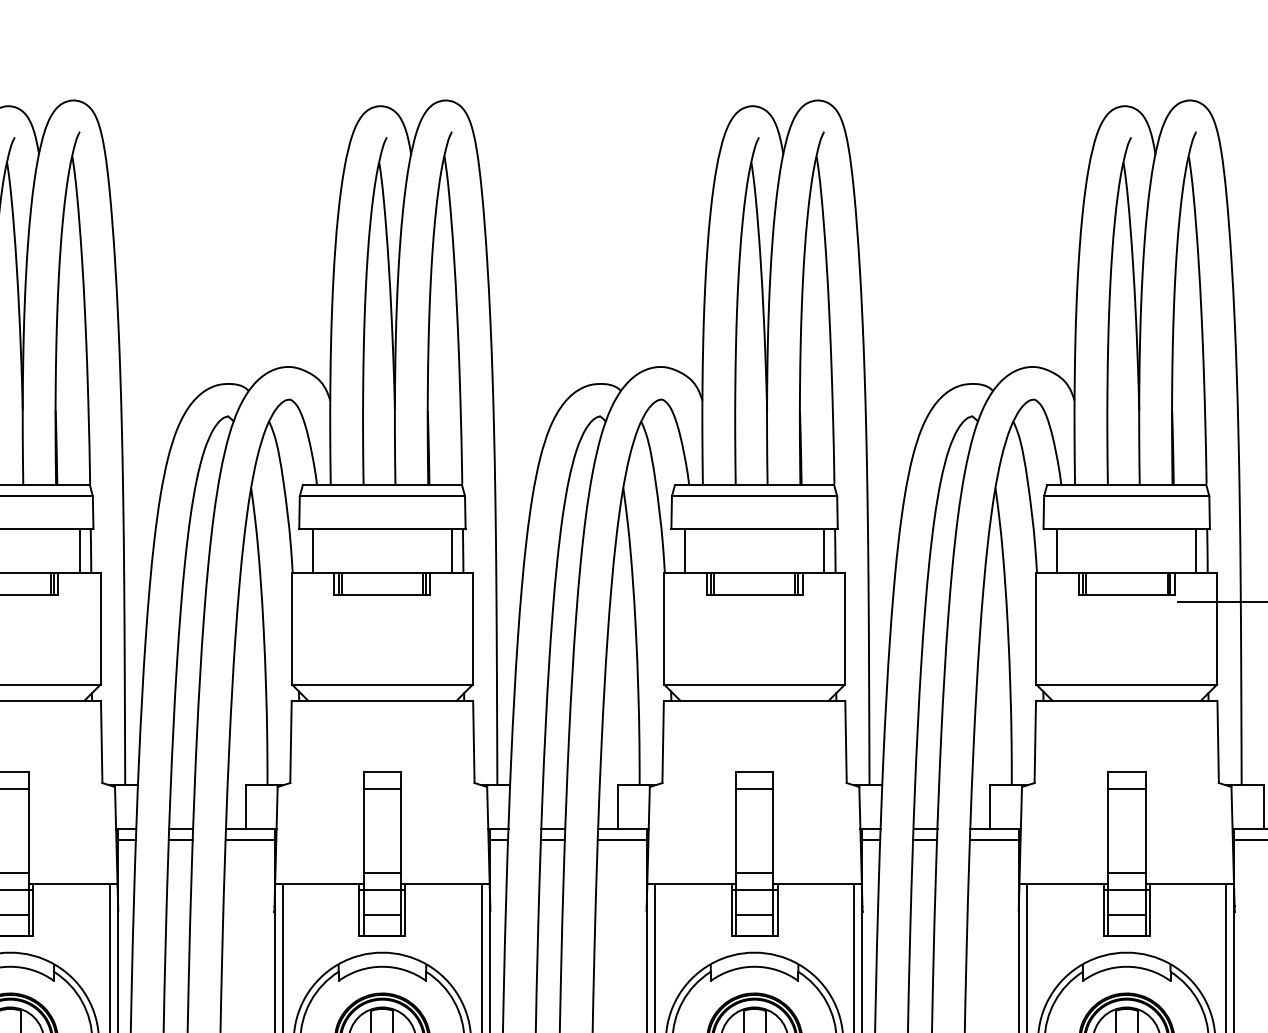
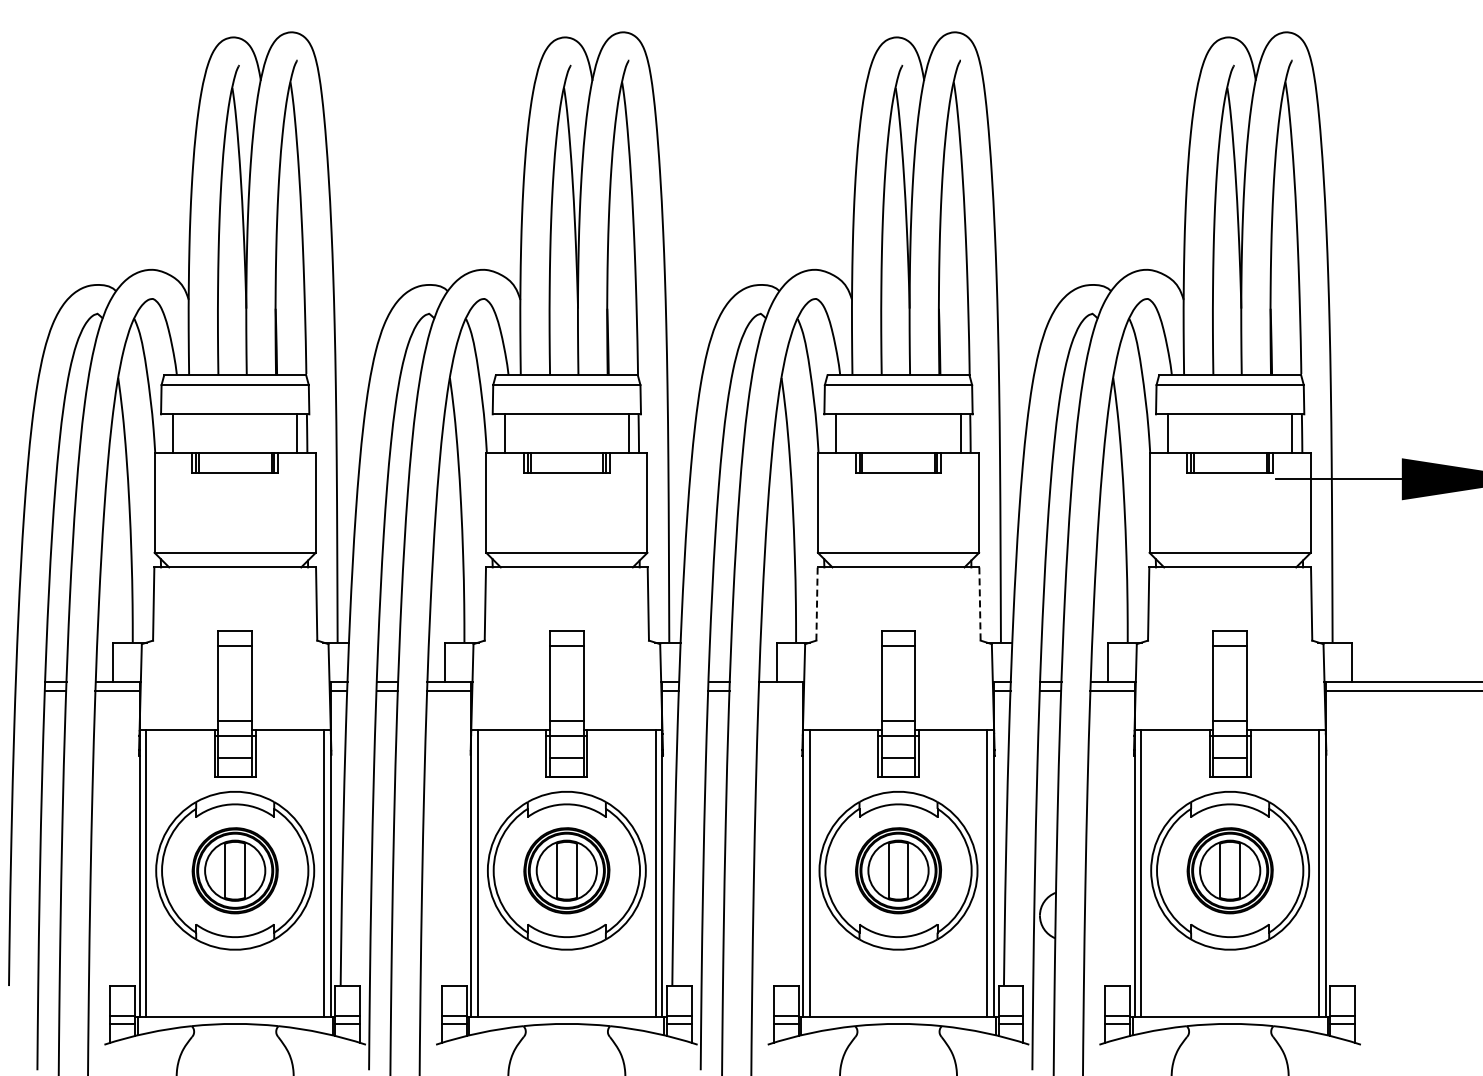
line: (663, 742) -> (817, 604), solid -> dashed
line: (845, 742) -> (979, 604), solid -> dashed
line: (622, 840) -> (780, 691), removed

